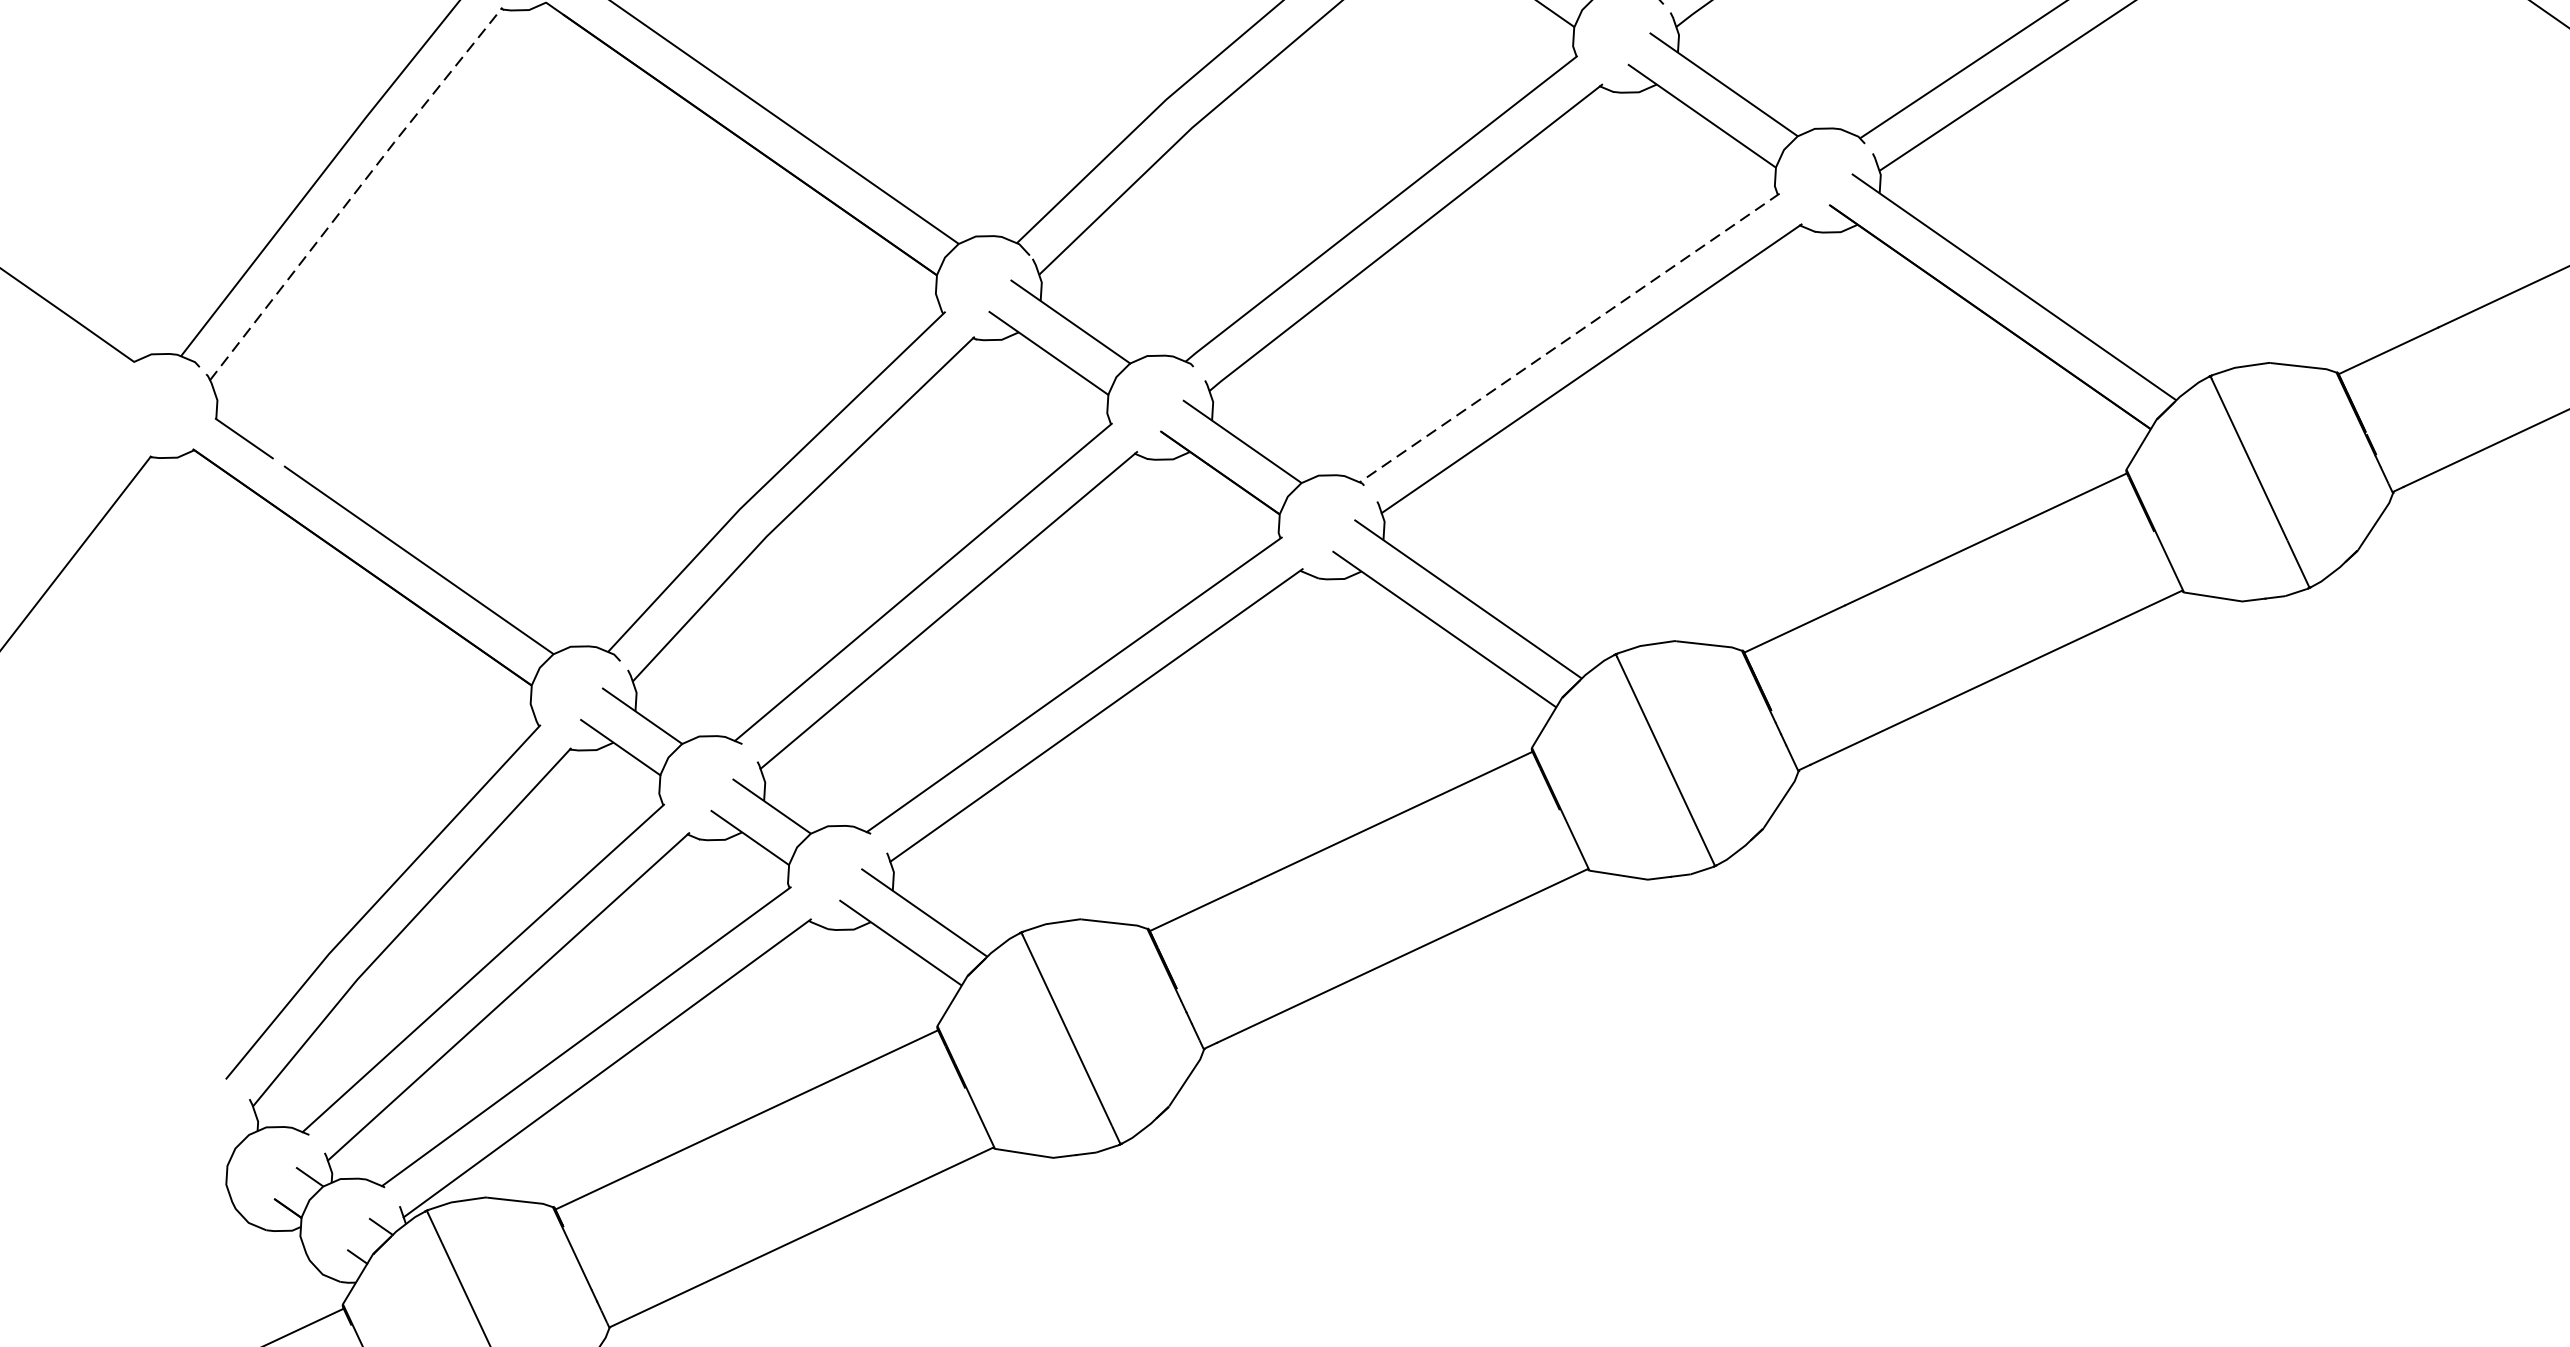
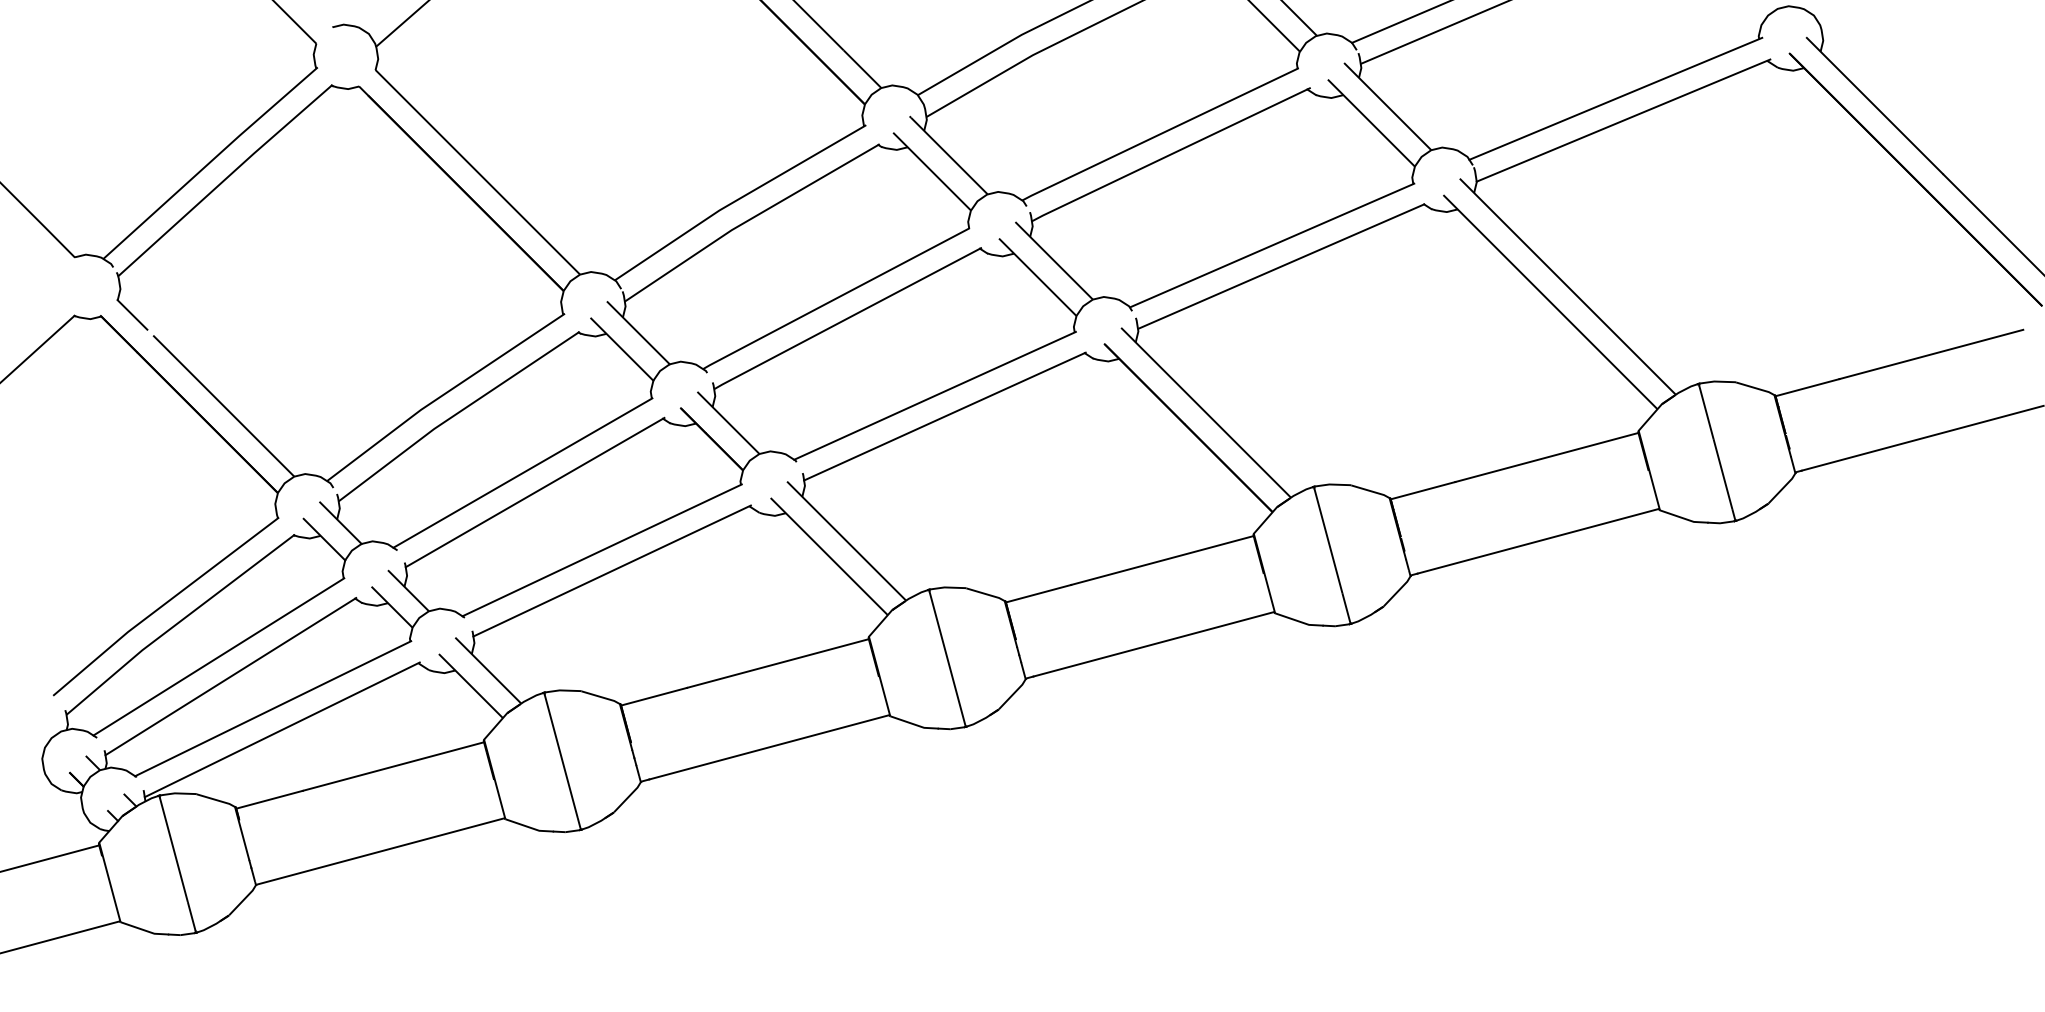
line: (356, 192) -> (225, 179), dashed -> solid
line: (1570, 337) -> (935, 395), dashed -> solid

